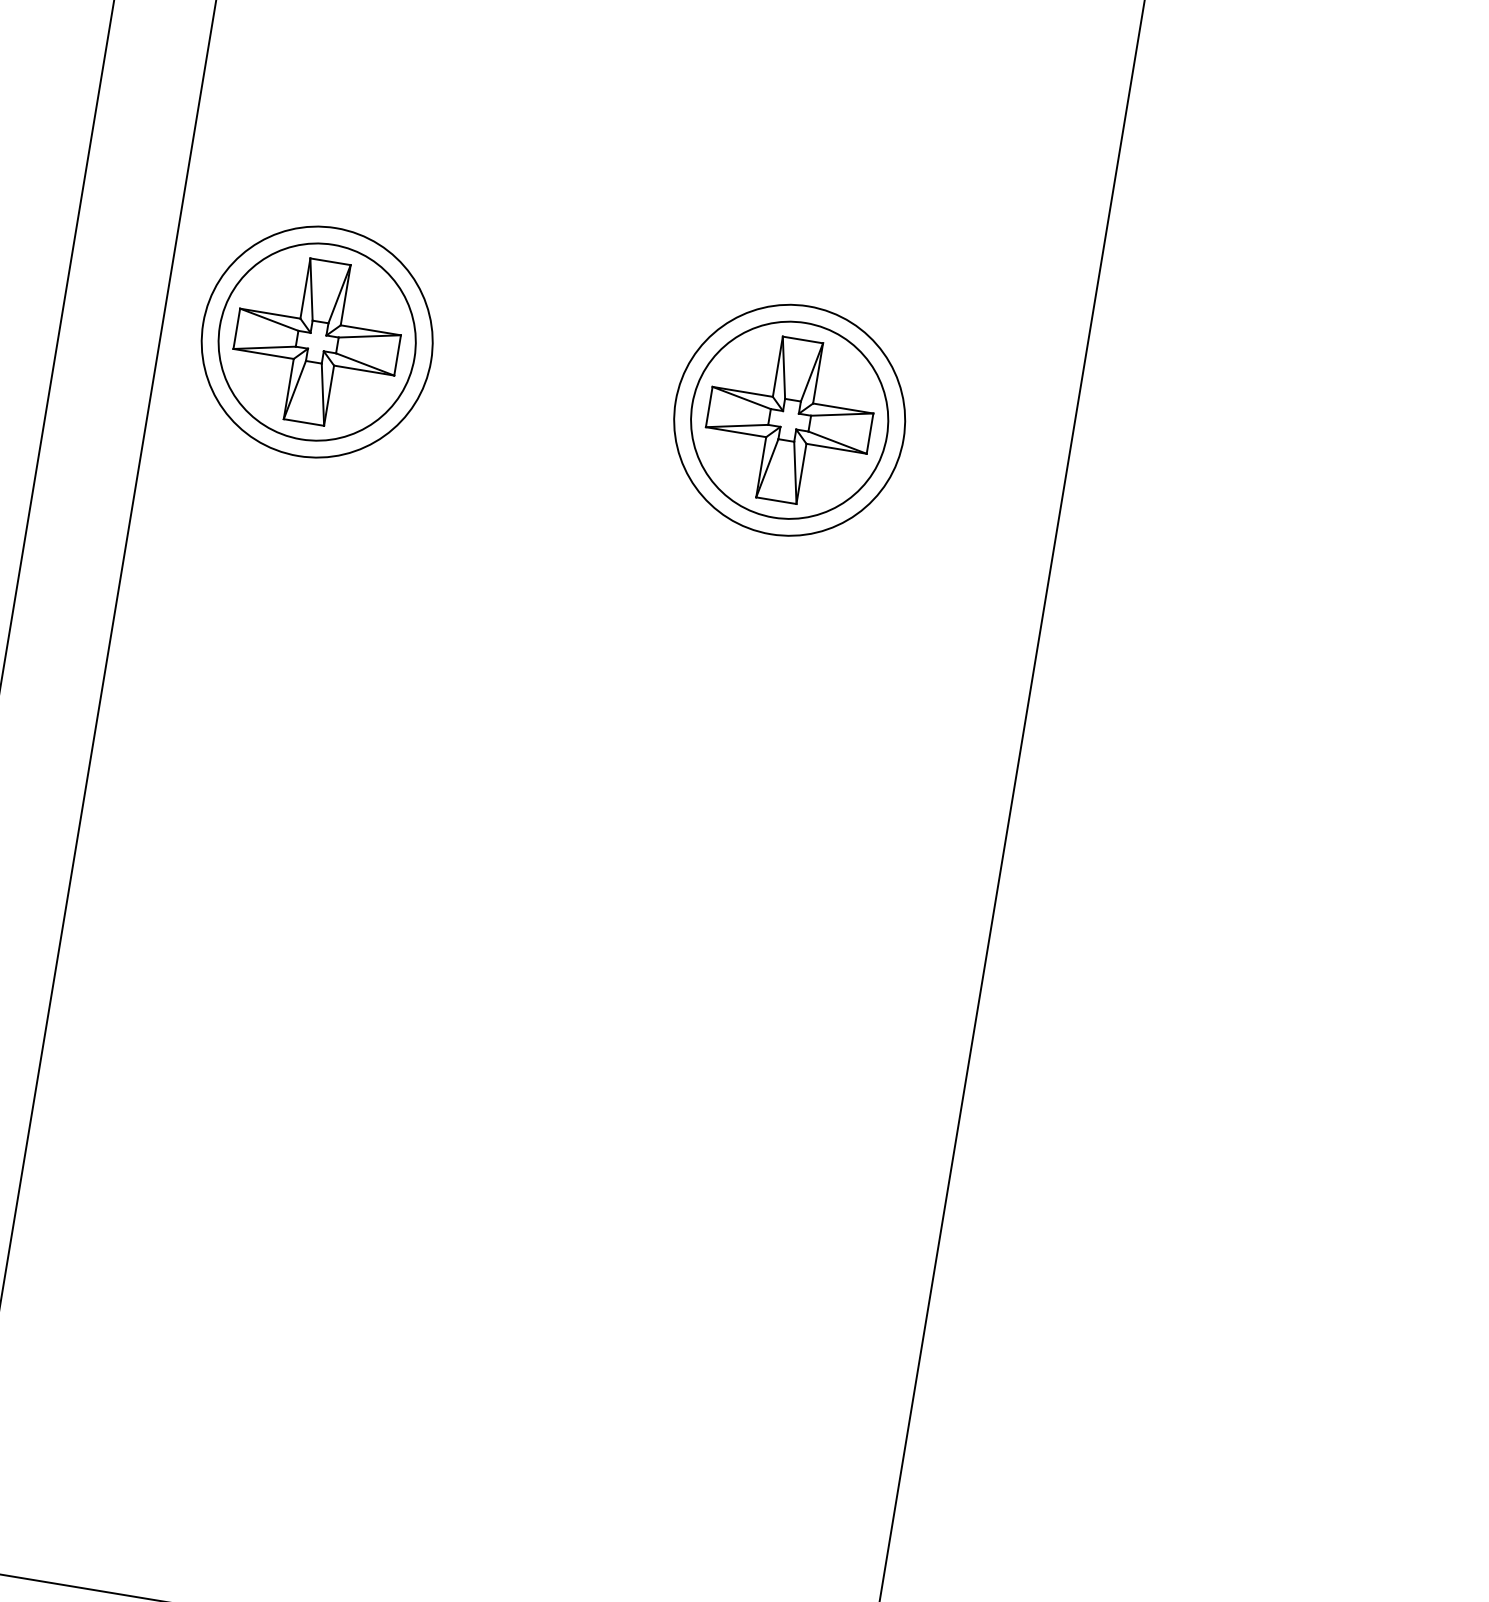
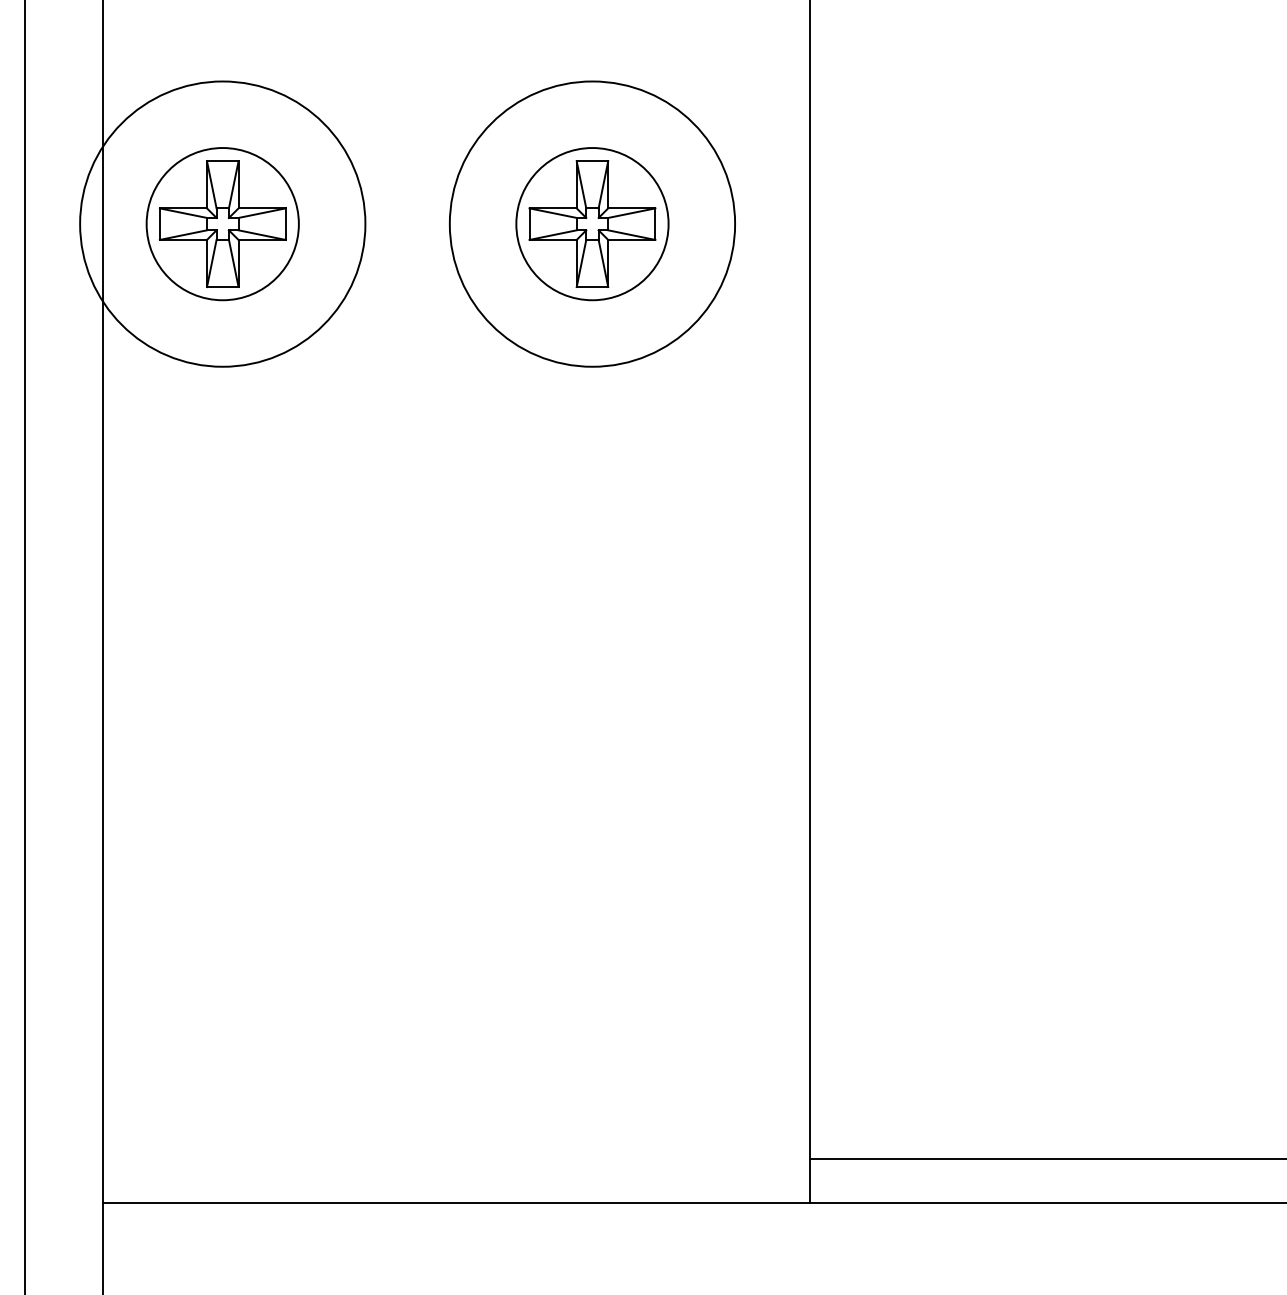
circle: (317, 341) -> (222, 223), size x1.6
circle: (789, 419) -> (592, 223), size x1.6

